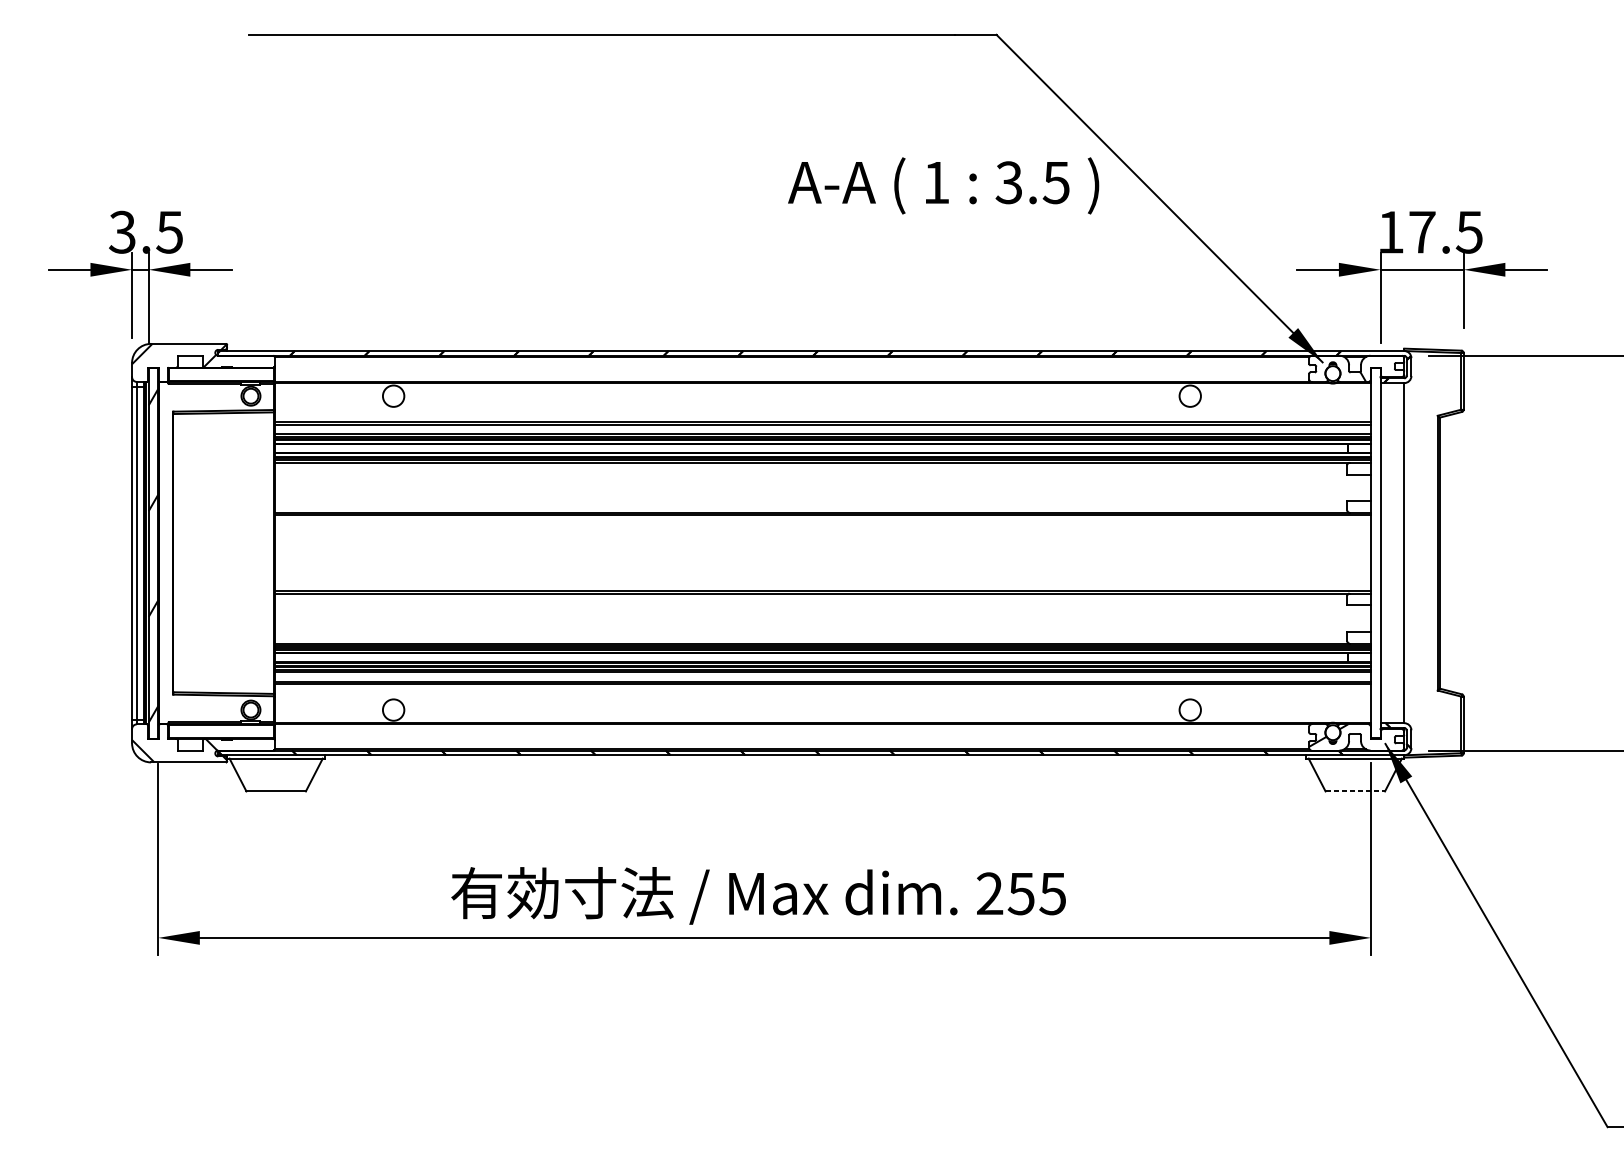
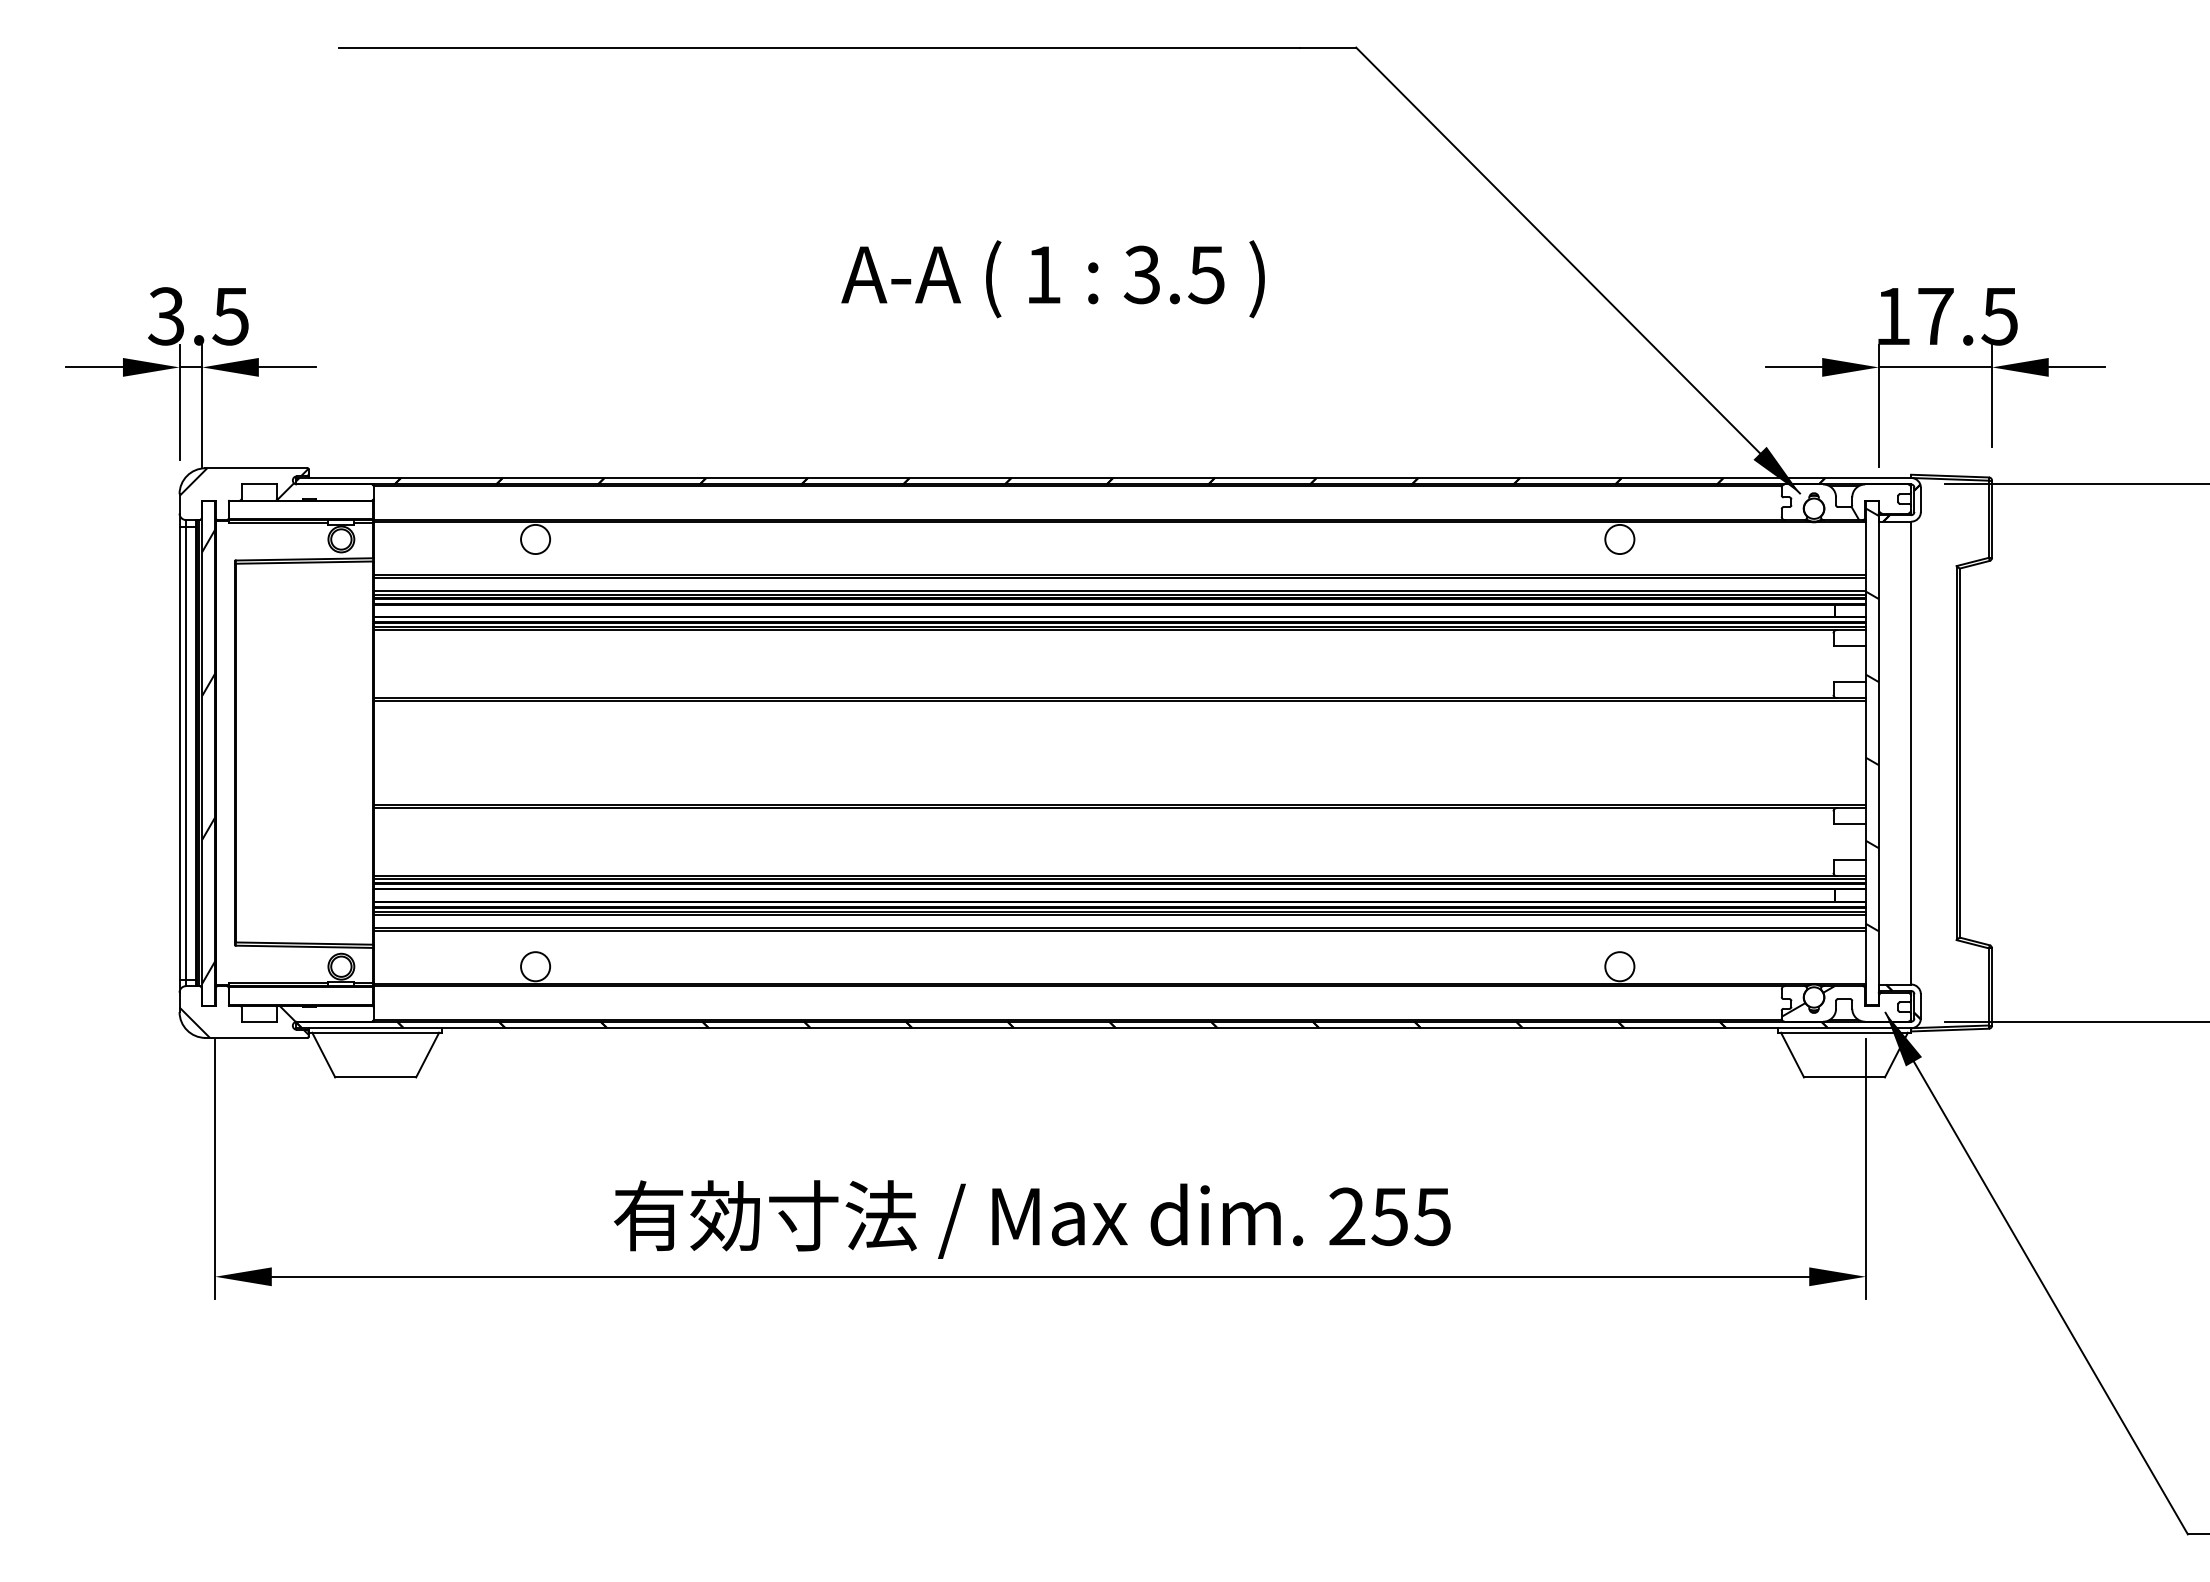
text: (943, 186) -> (1052, 279), moved
hatch: (1375, 528) -> (1871, 719), added
line: (1355, 791) -> (1844, 1077), dashed -> solid

